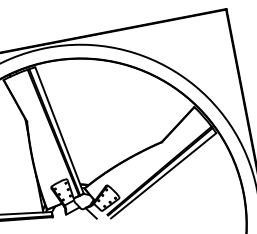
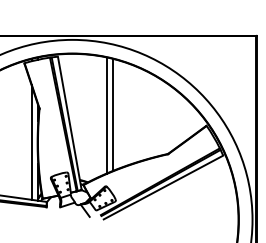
line: (100, 113) -> (113, 114), added
line: (94, 115) -> (106, 115), added
line: (25, 156) -> (31, 142), added

